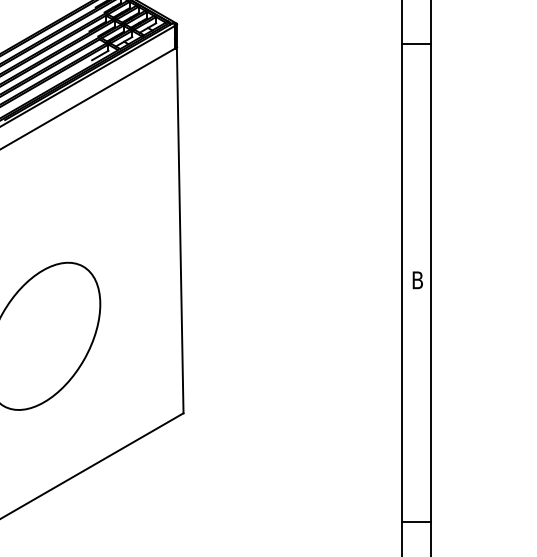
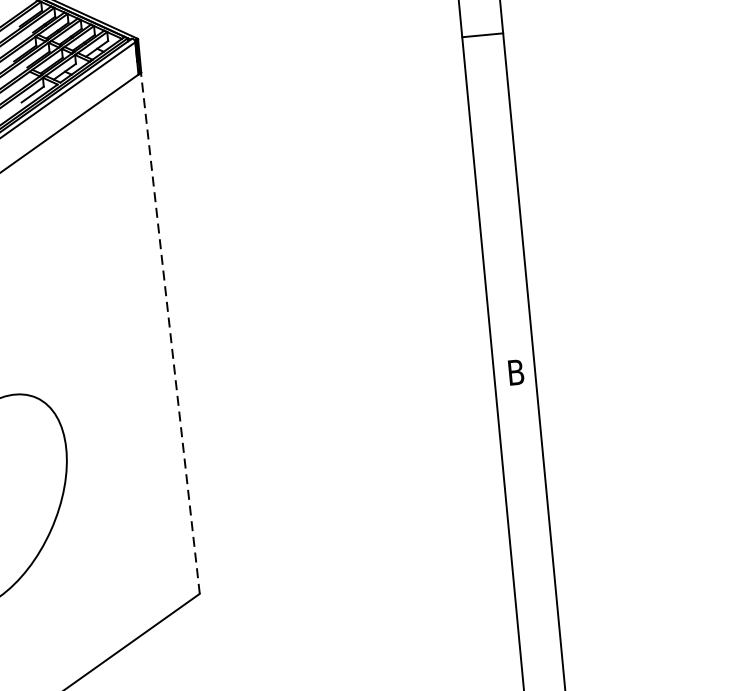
line: (180, 230) -> (170, 333), solid -> dashed

